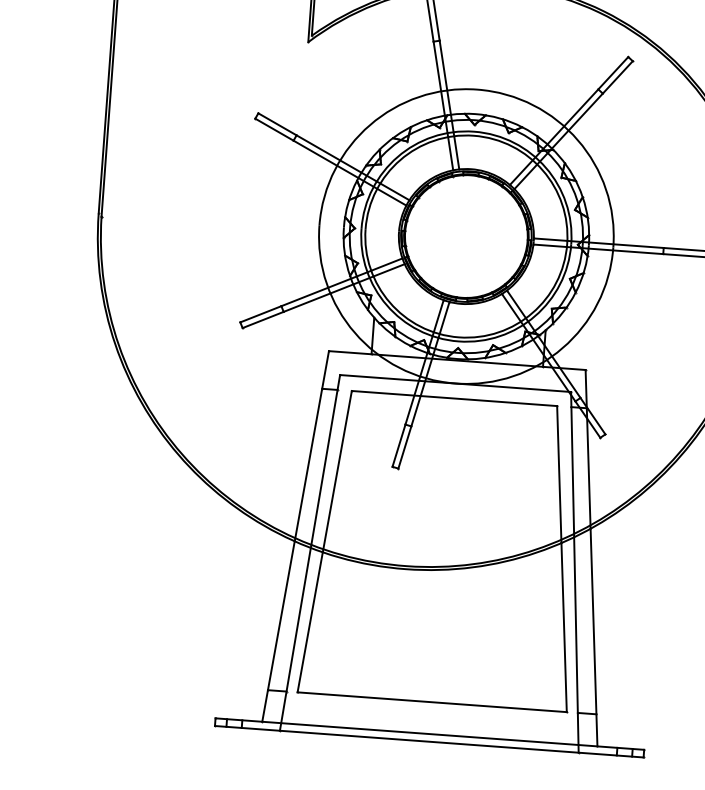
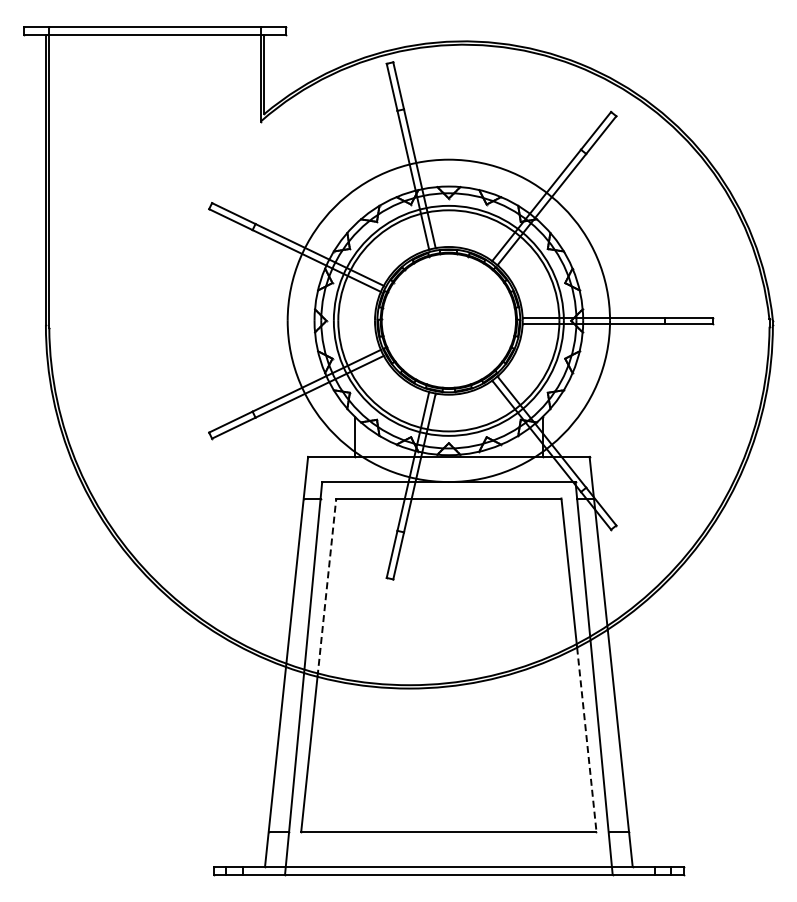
line: (336, 471) -> (326, 587), solid -> dashed
line: (563, 627) -> (586, 739), solid -> dashed

